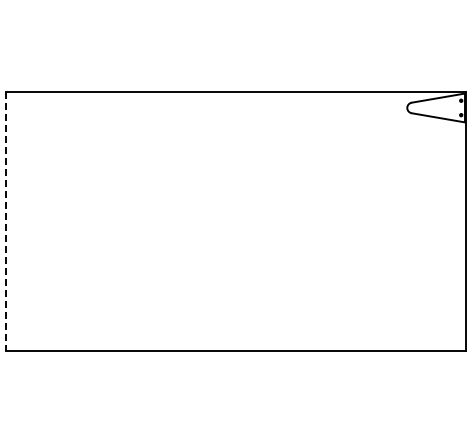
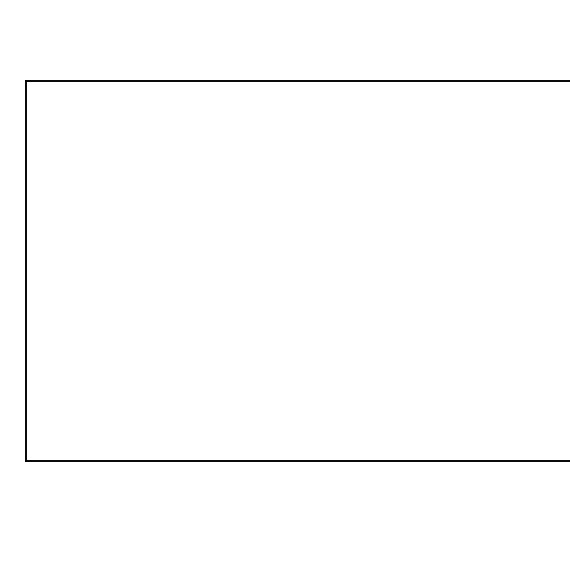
line: (5, 221) -> (25, 271), dashed -> solid

